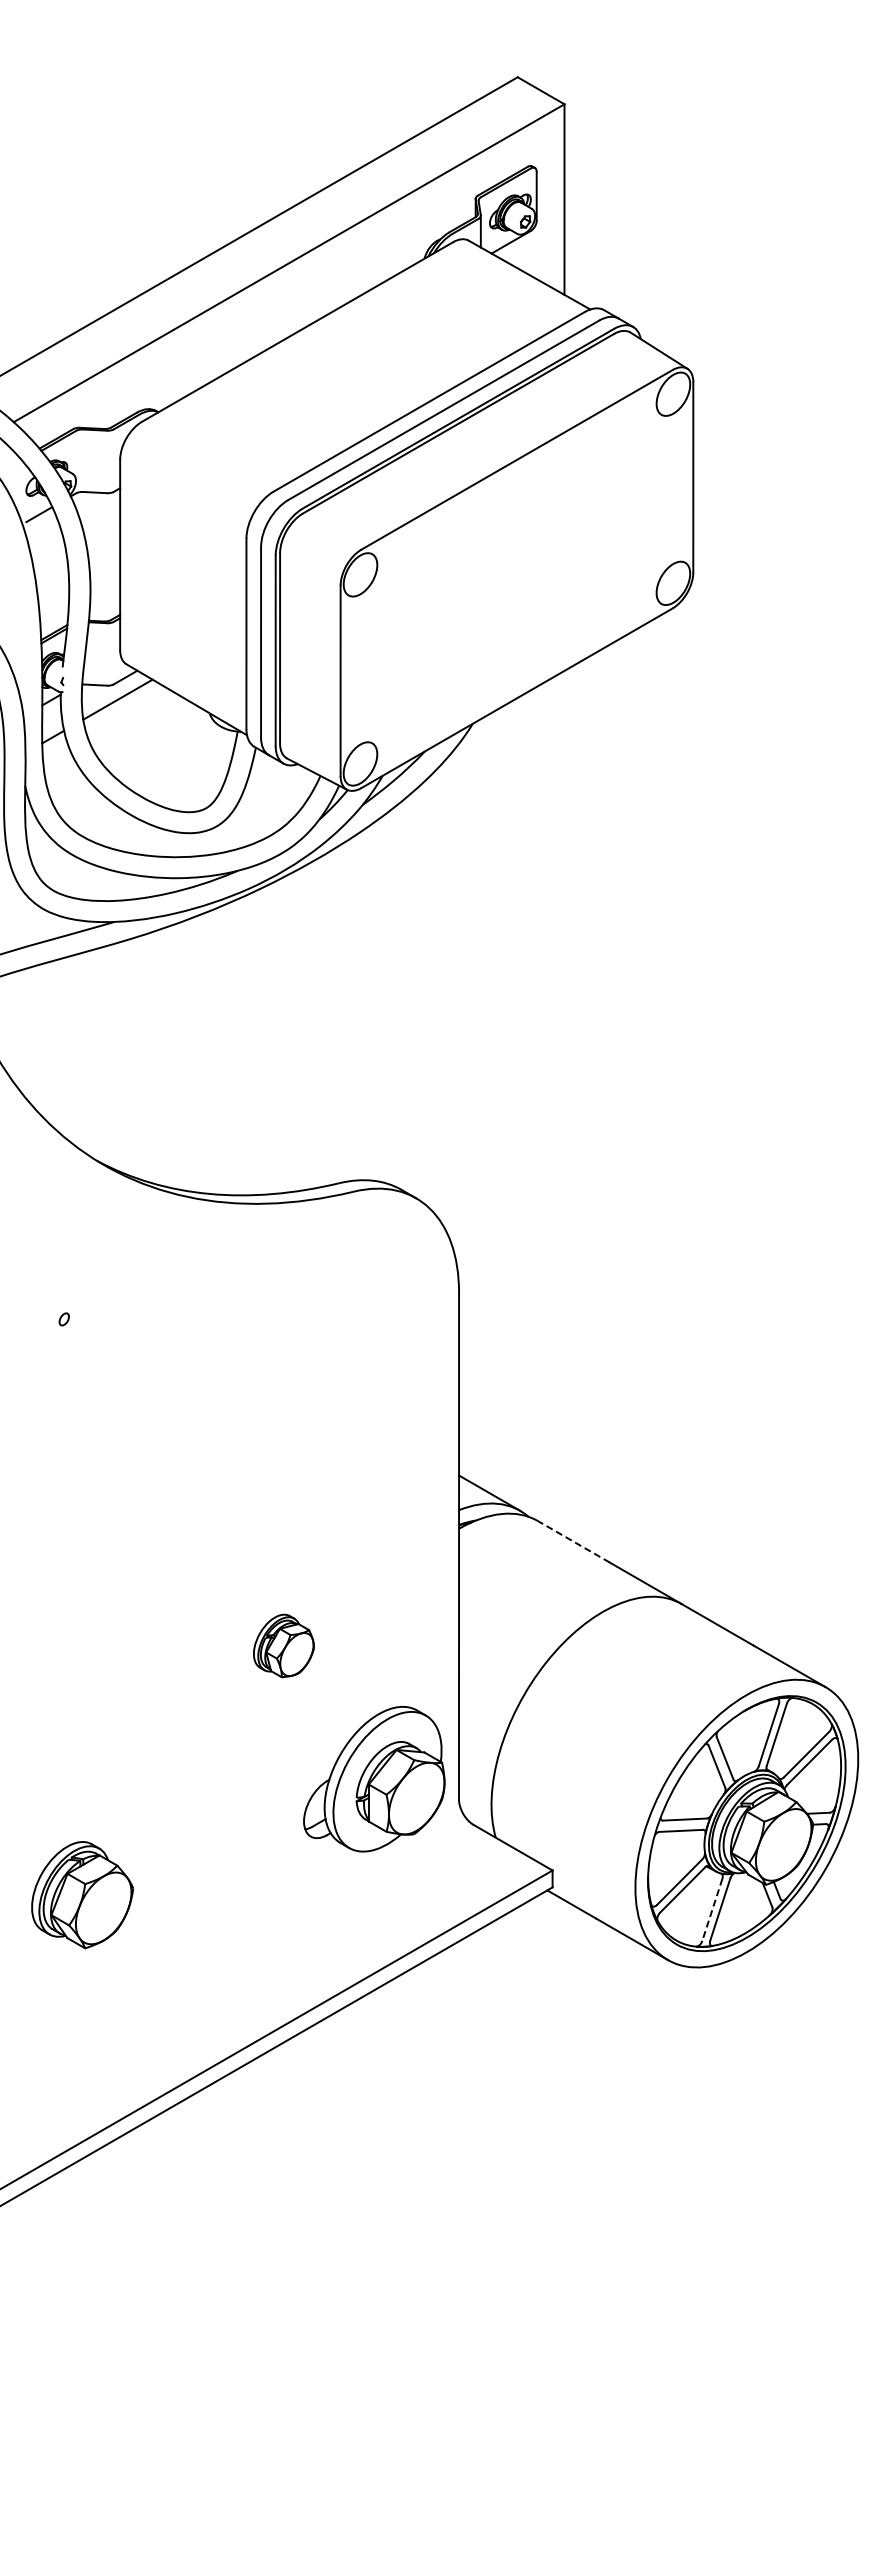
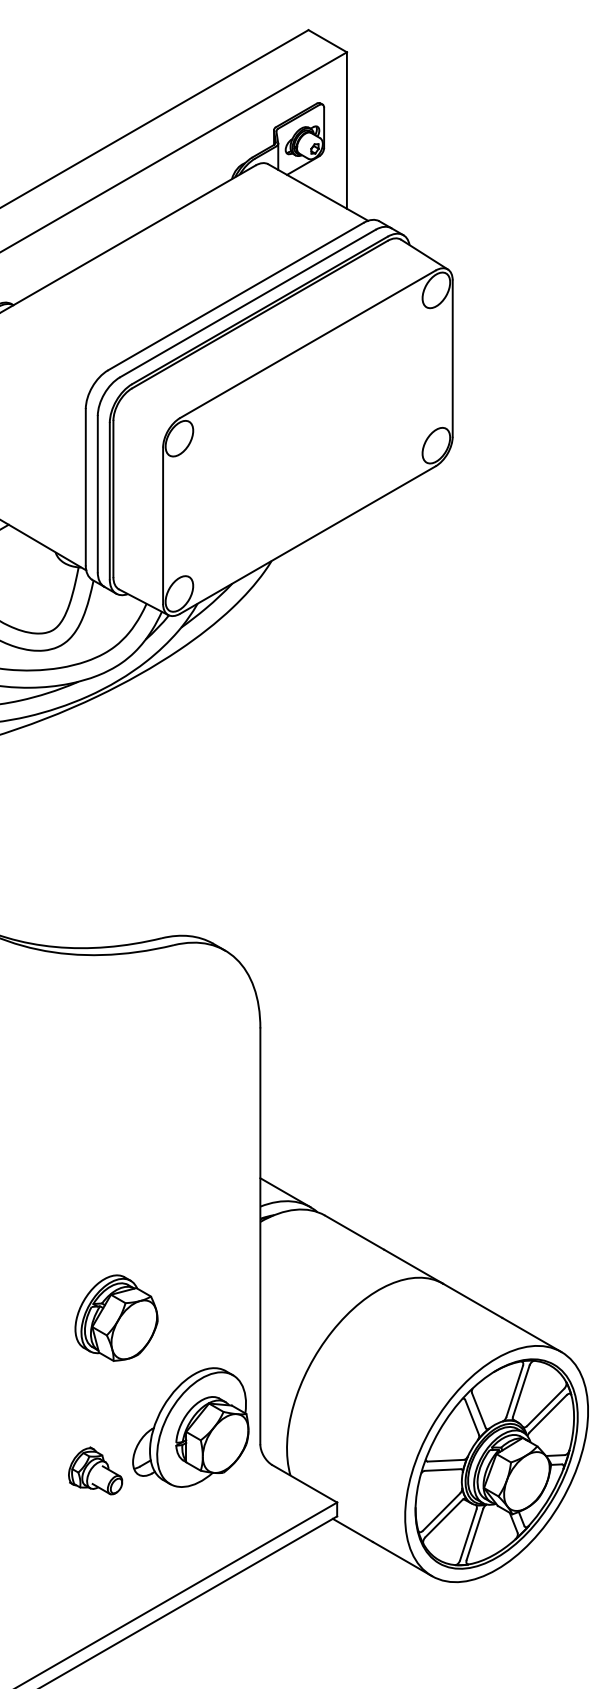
line: (573, 1541) -> (354, 1232), dashed -> solid
part: (283, 1645) -> (116, 1317), size x1.67
part: (258, 1831) -> (95, 1470), added
line: (712, 1909) -> (468, 1534), dashed -> solid

